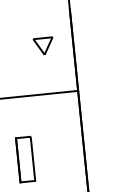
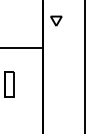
part: (43, 45) -> (56, 20), moved

